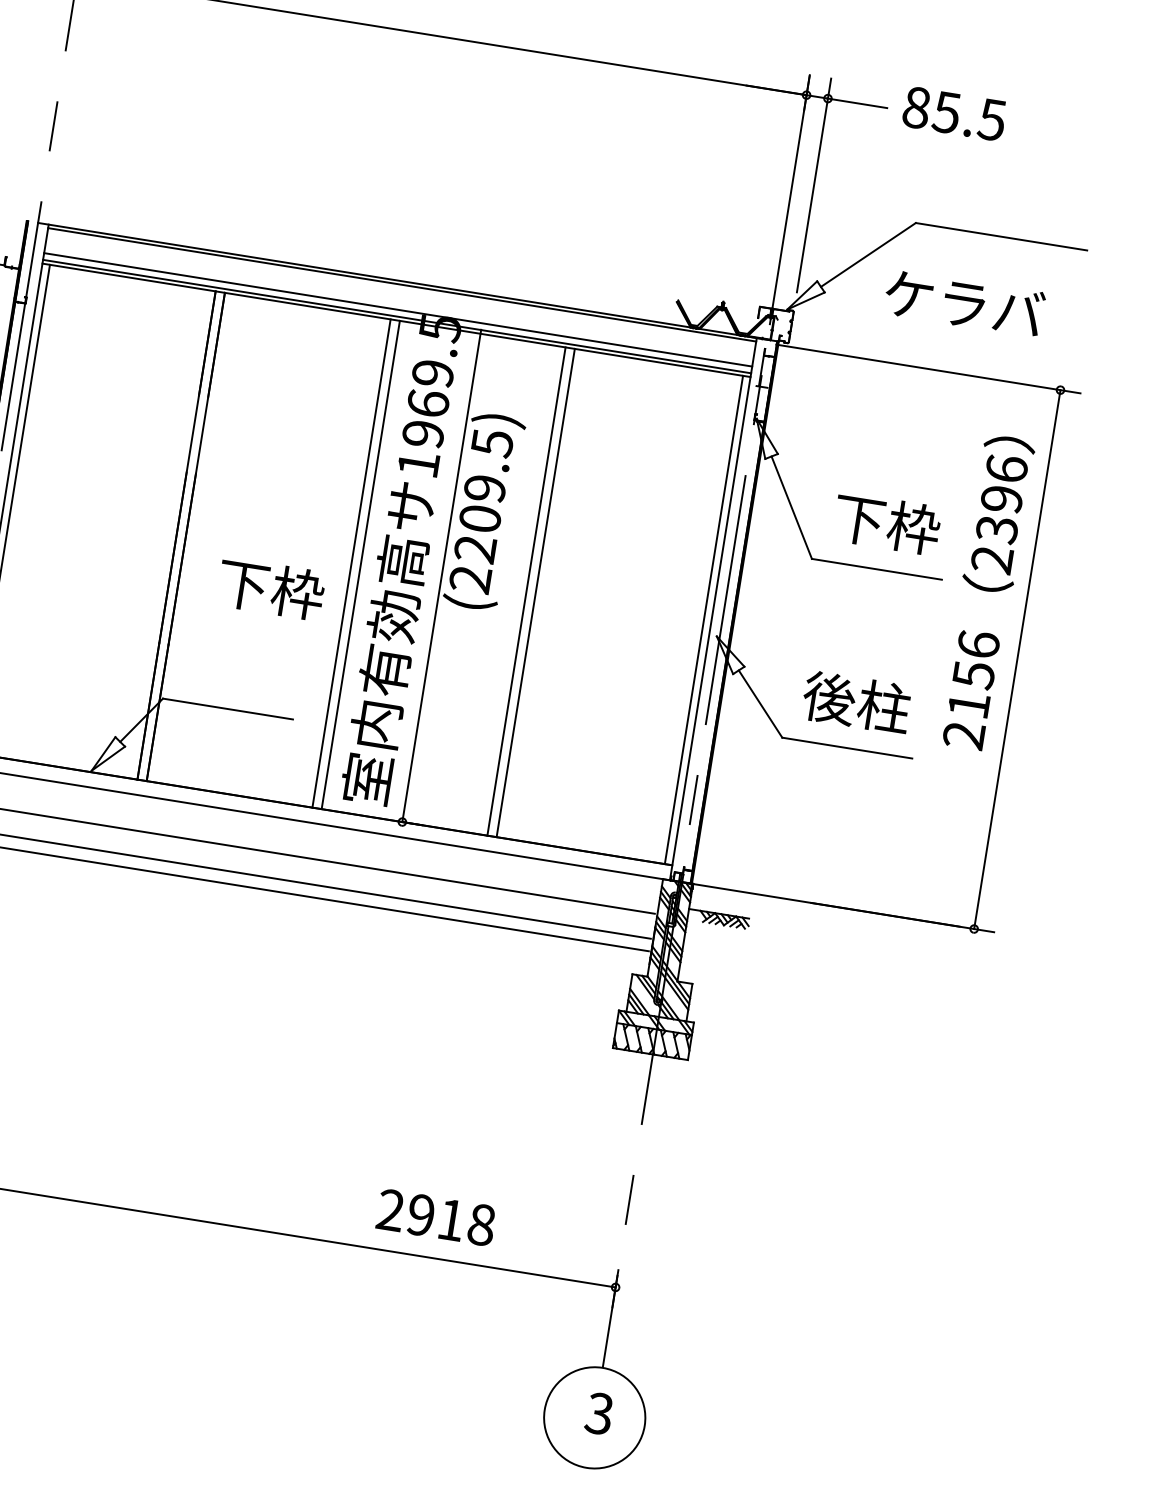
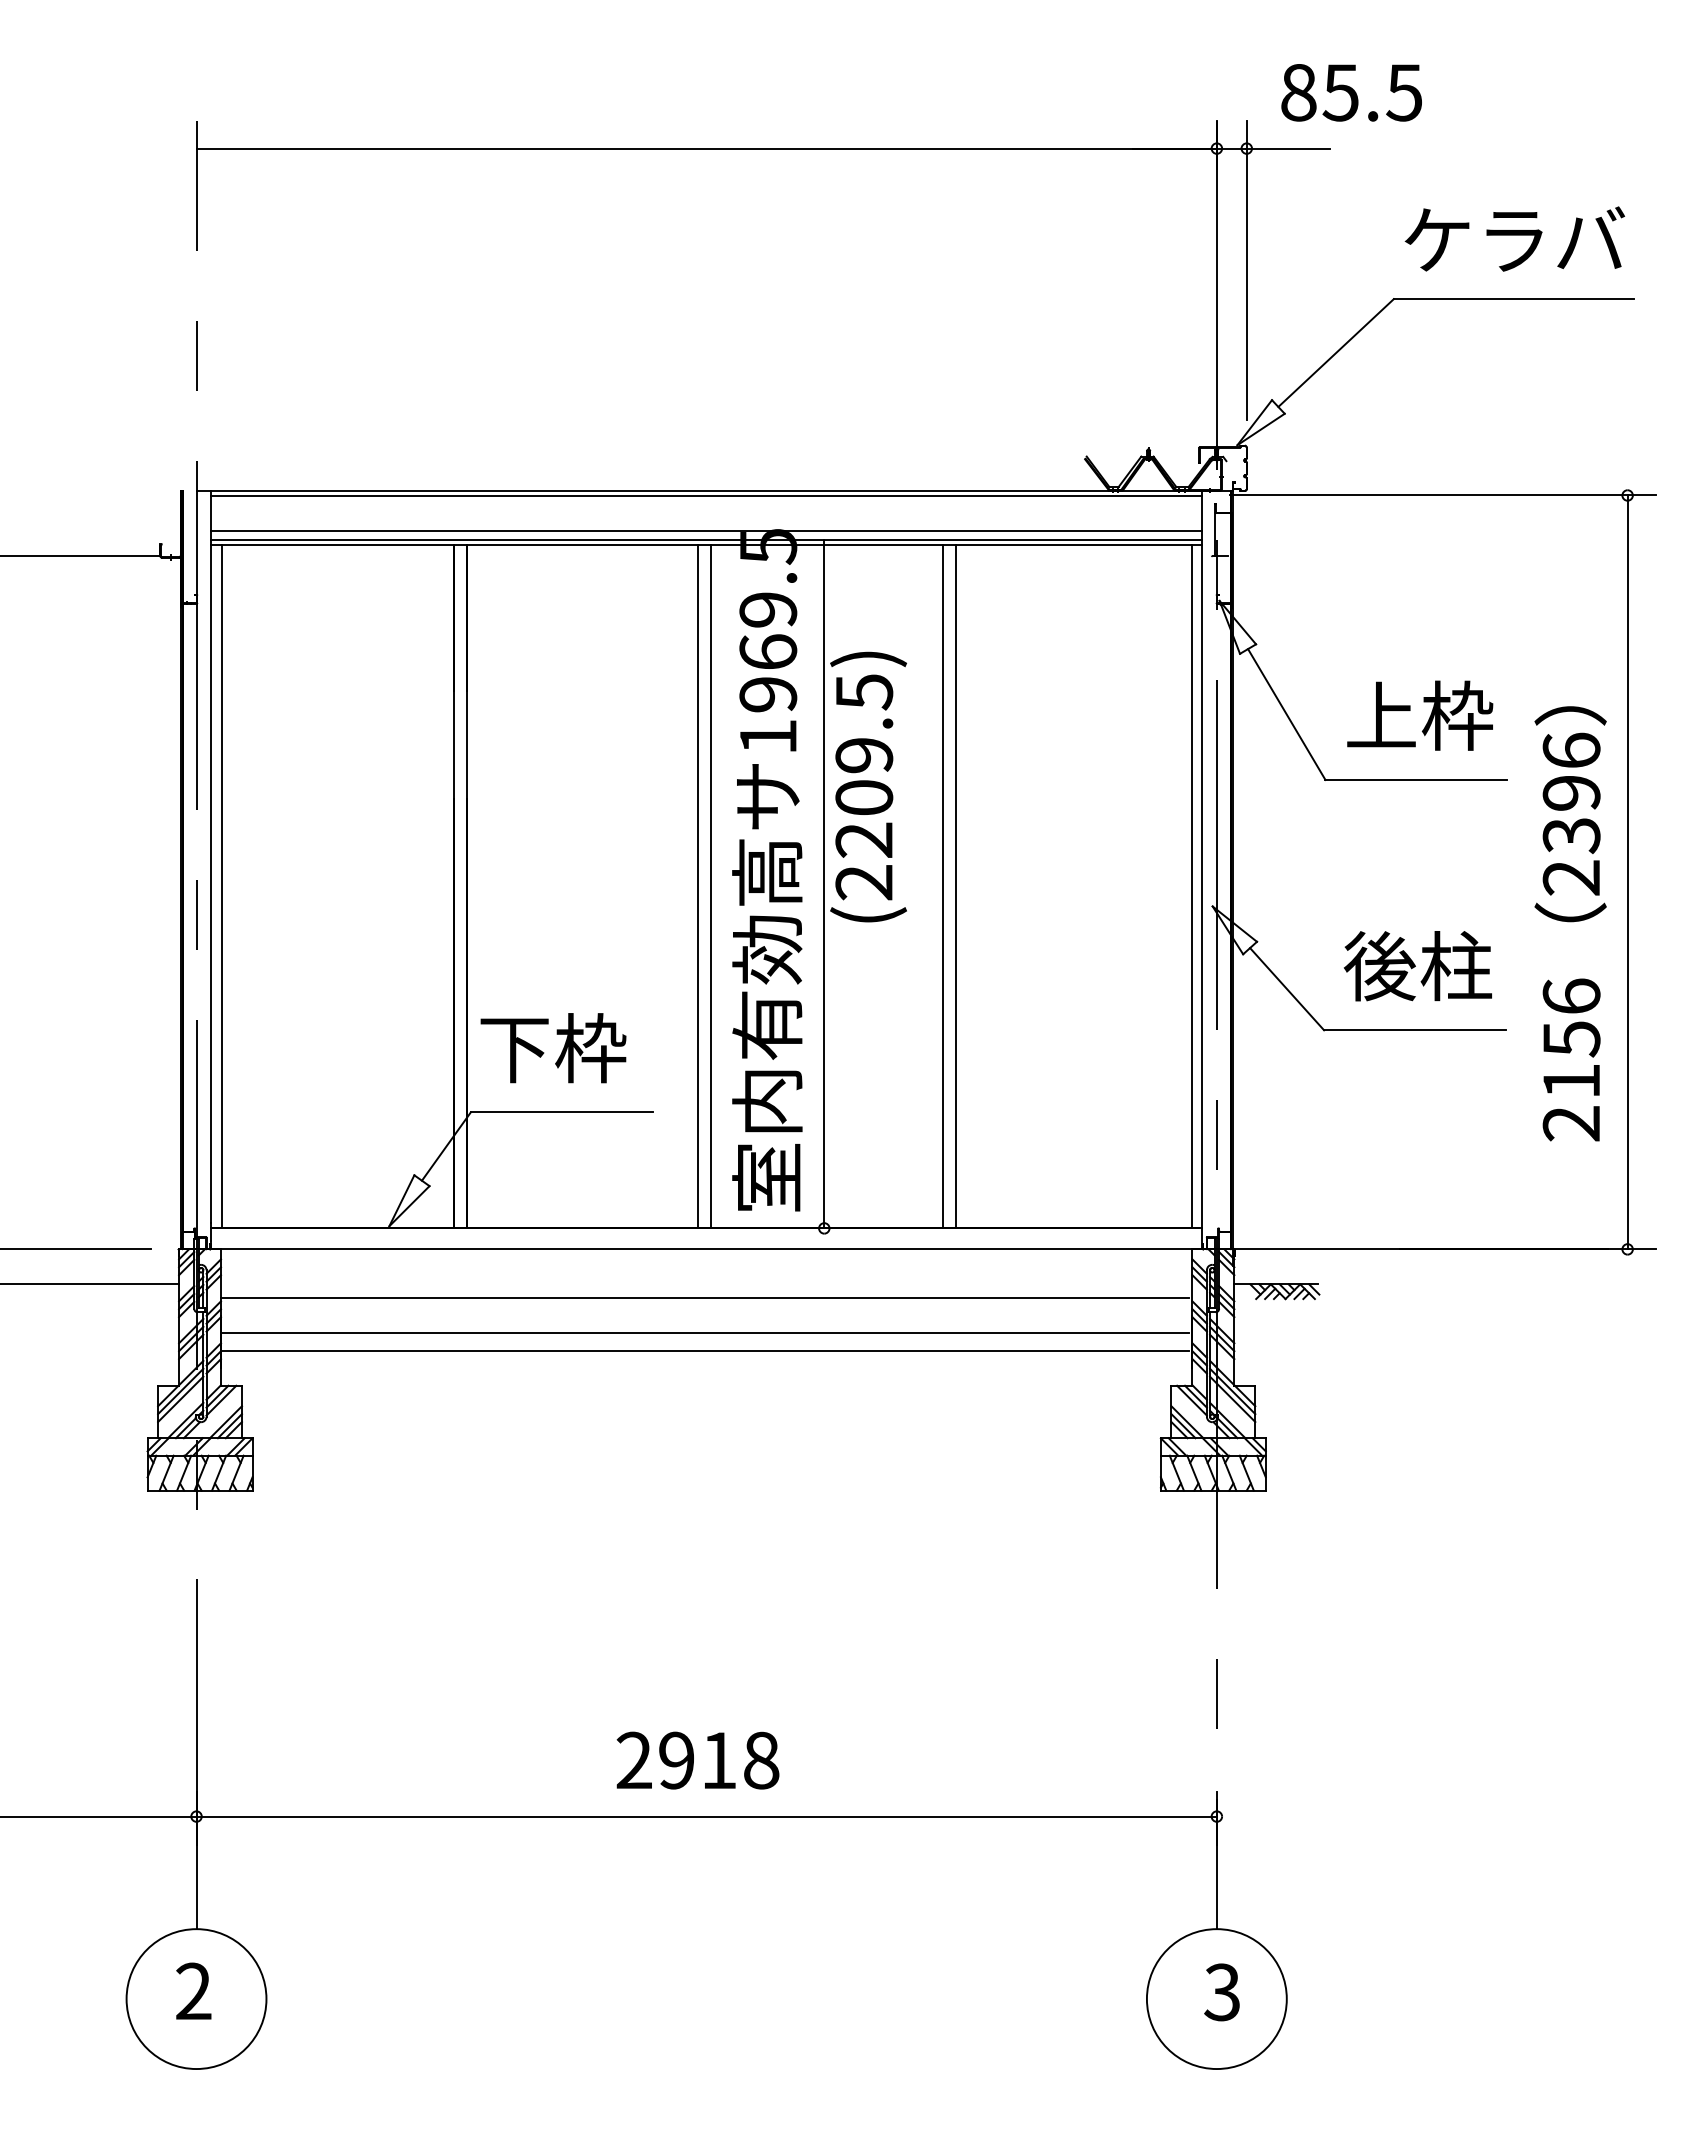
text: (954, 113) -> (1351, 92), moved
text: (964, 302) -> (1514, 238), moved
text: (859, 519) -> (1381, 715), 下枠 -> 上枠
text: (271, 589) -> (553, 1048), moved
text: (986, 592) -> (1570, 923), moved
text: (435, 1217) -> (697, 1760), moved

